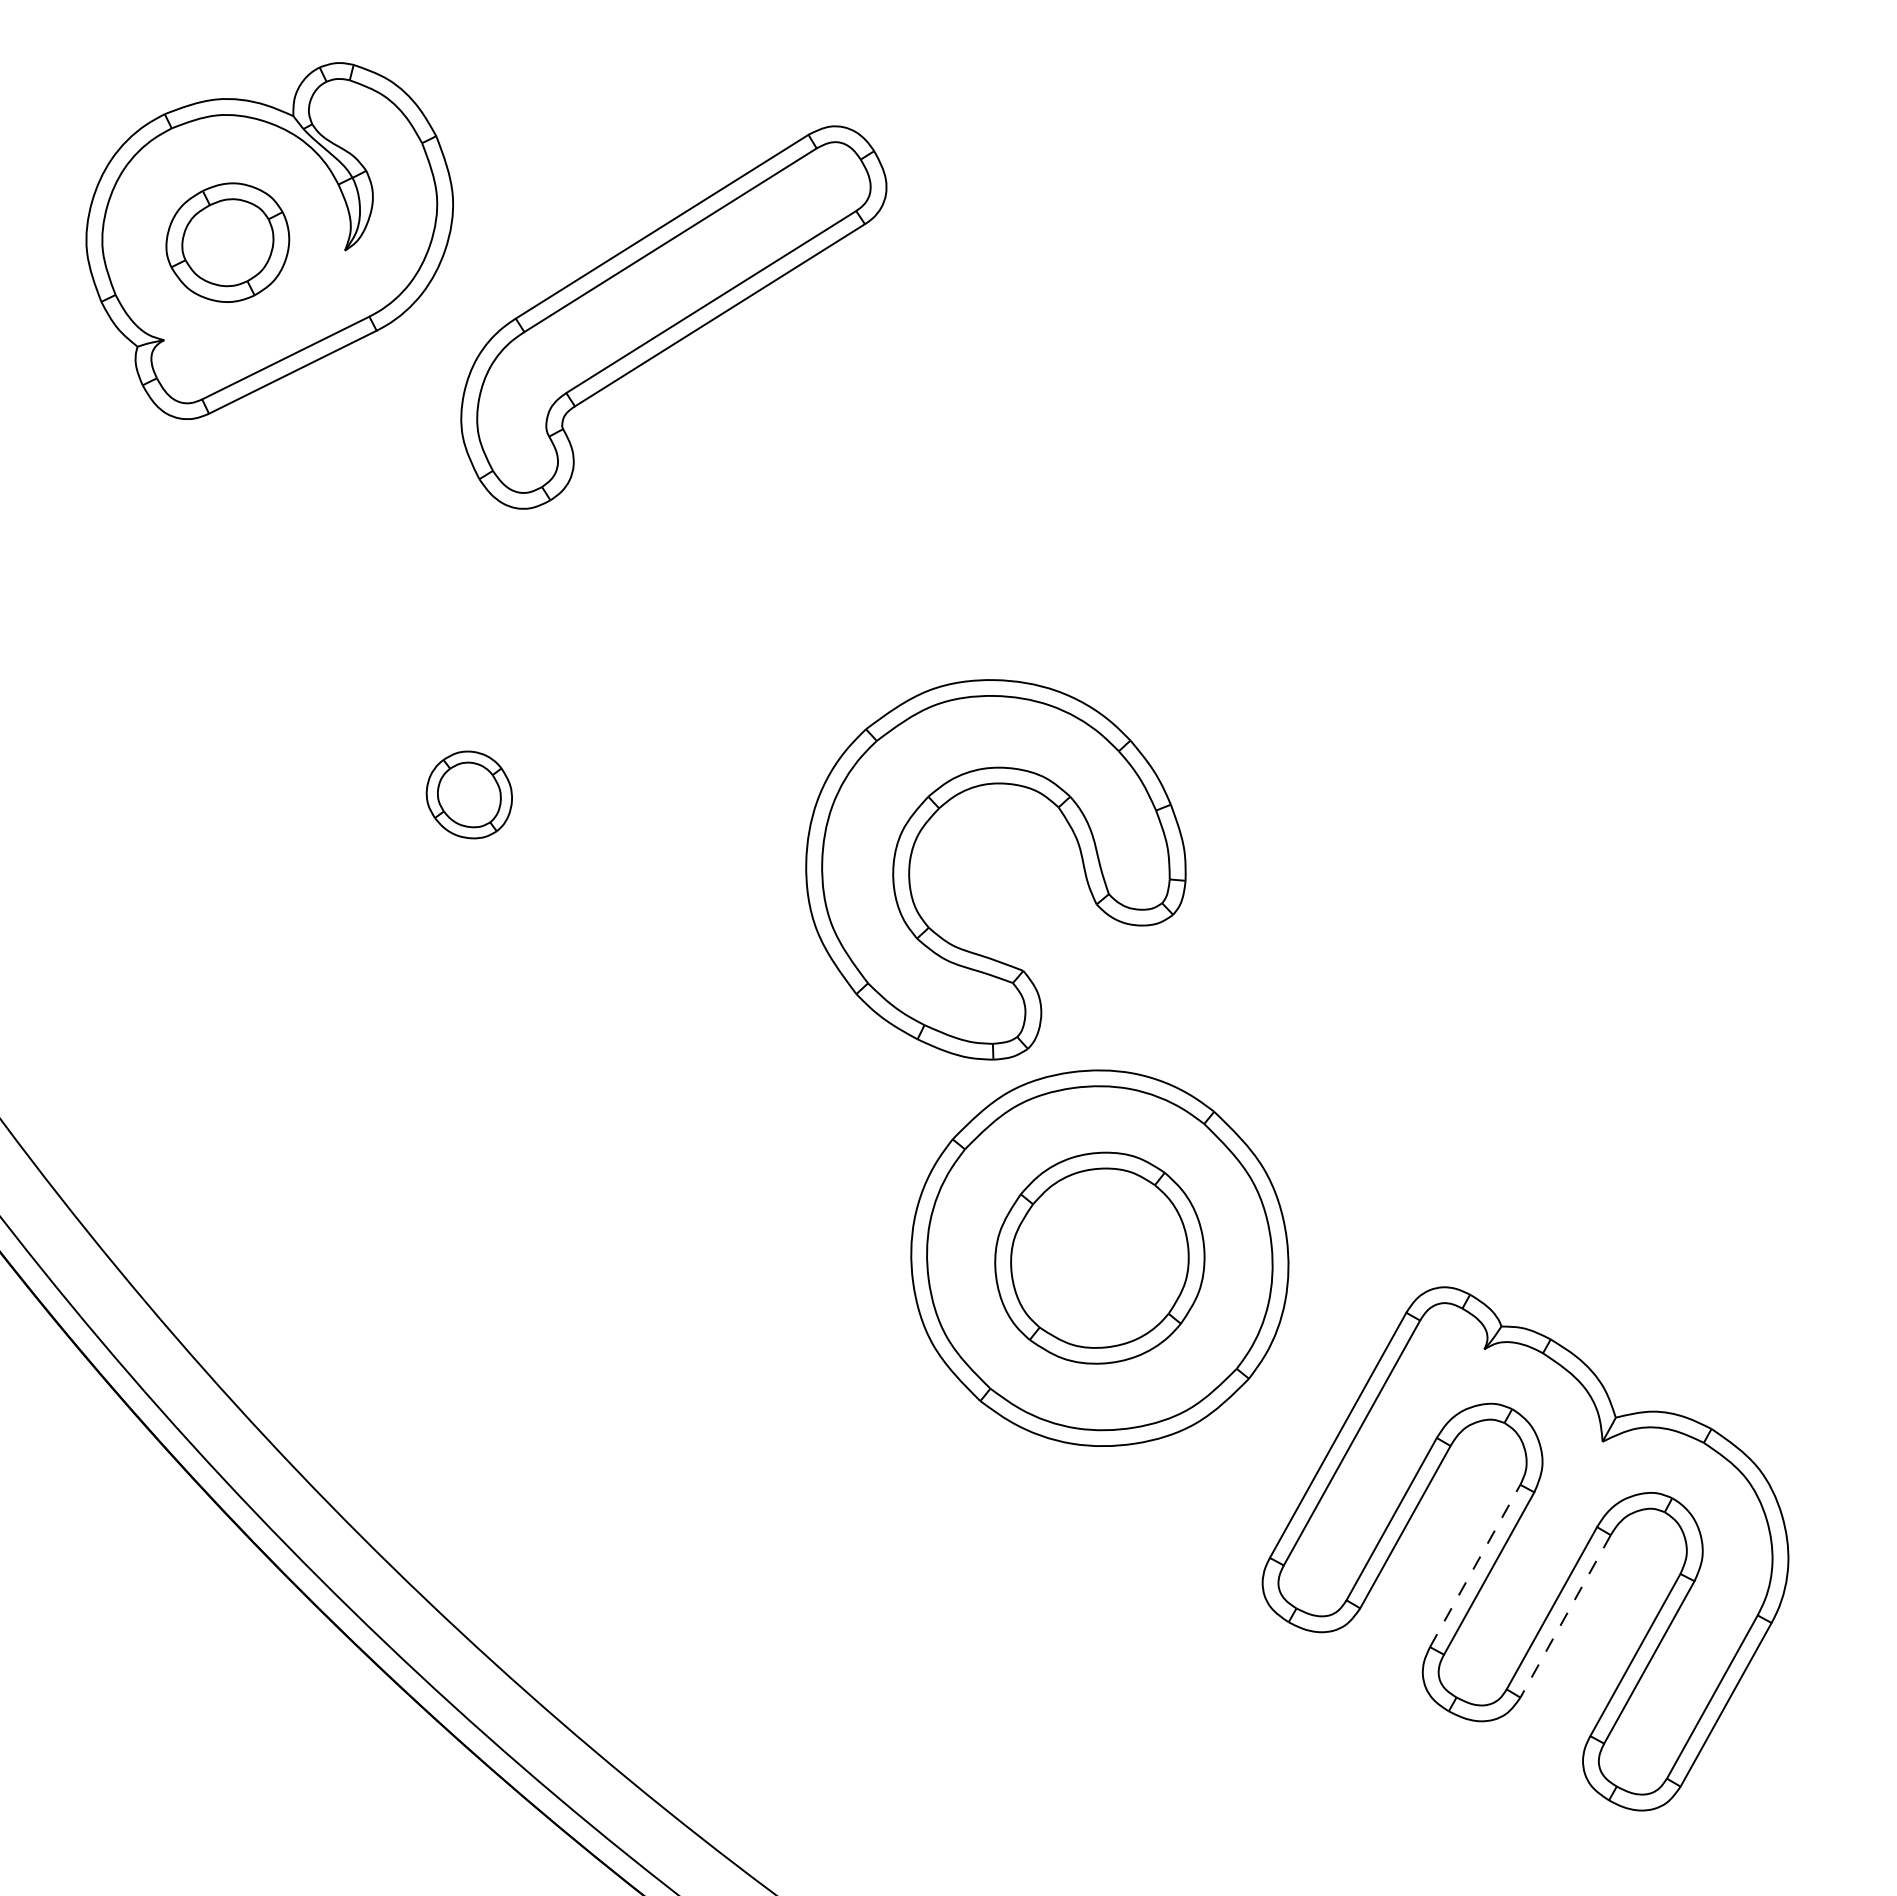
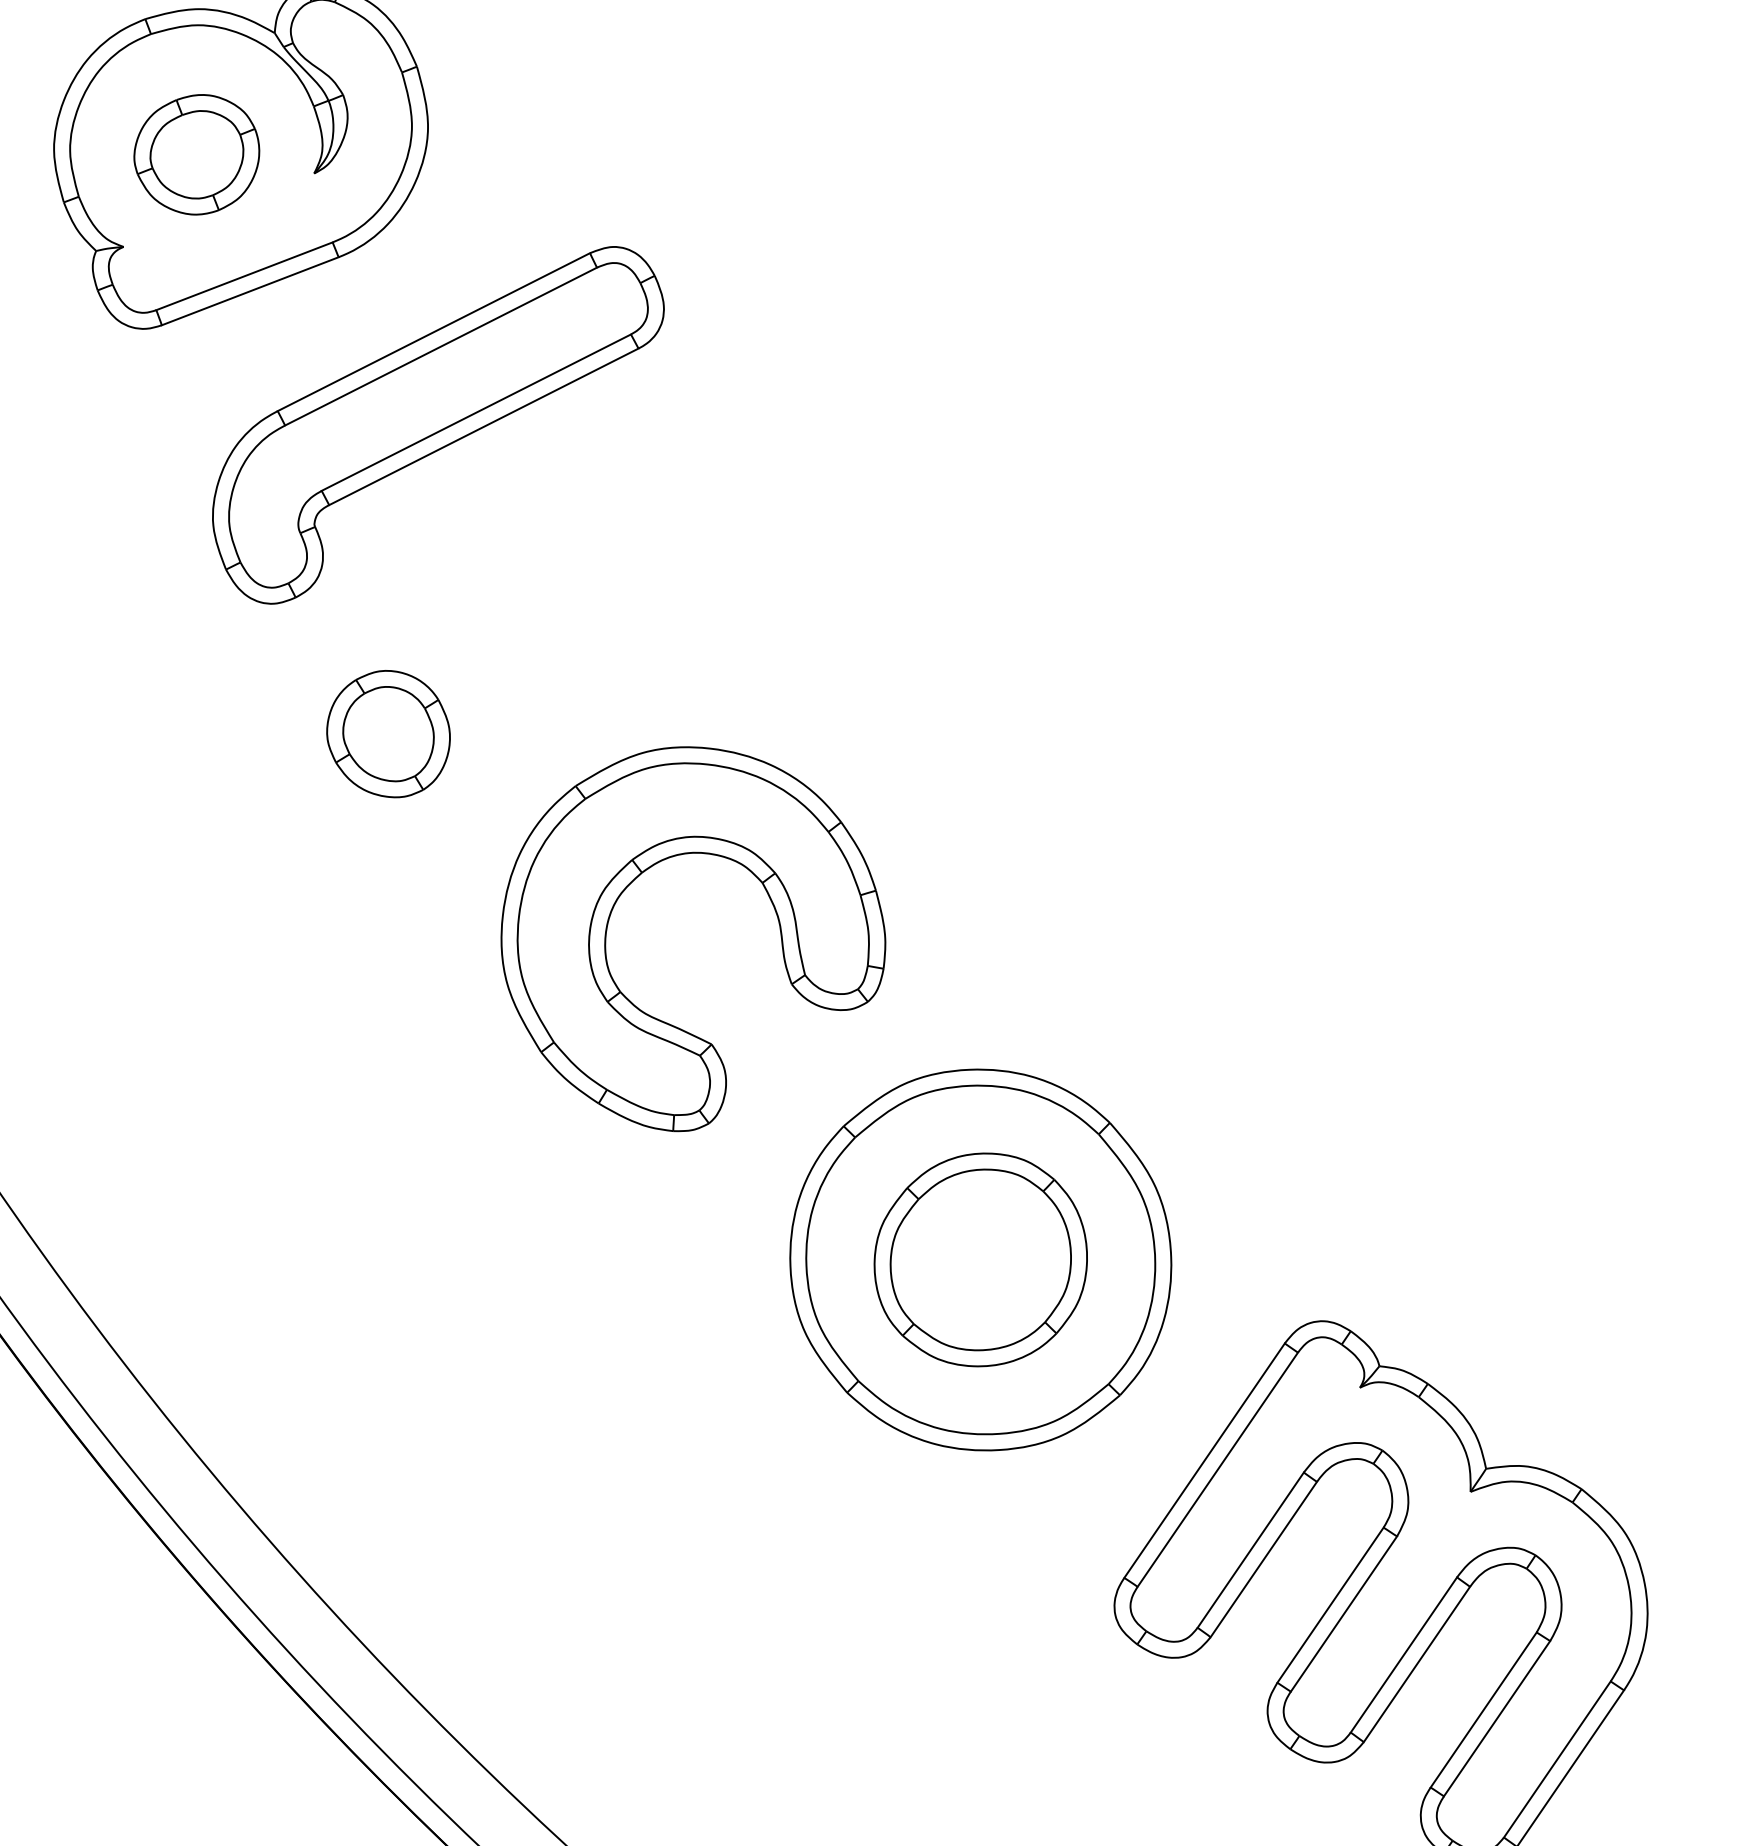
part: (673, 317) -> (436, 424), moved
part: (469, 794) -> (388, 733), size x1.43
part: (932, 817) -> (634, 881), moved
line: (1475, 1565) -> (1330, 1604), dashed -> solid
line: (1565, 1616) -> (1416, 1664), dashed -> solid

